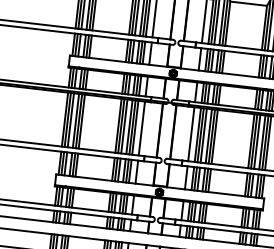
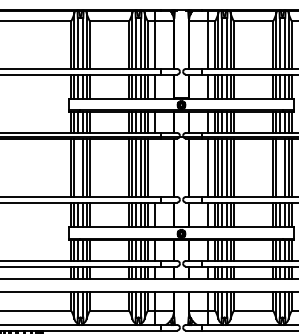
line: (70, 120) -> (77, 167), removed
line: (141, 128) -> (154, 167), removed
line: (257, 141) -> (279, 167), removed

